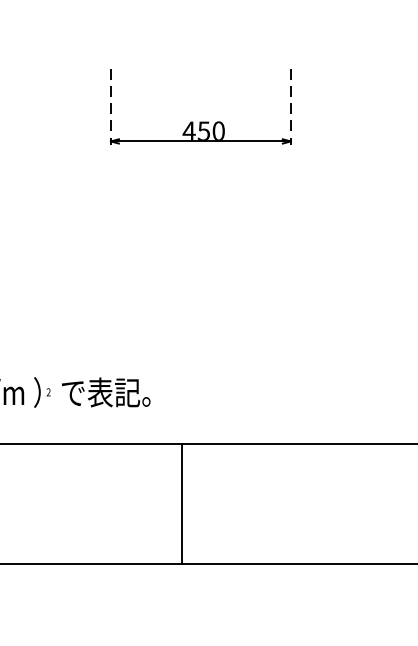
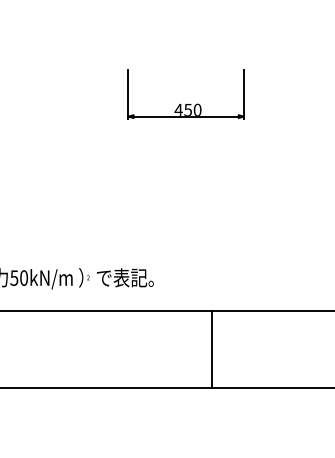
line: (111, 106) -> (128, 94), dashed -> solid
line: (290, 106) -> (243, 94), dashed -> solid
line: (182, 504) -> (212, 349), moved

